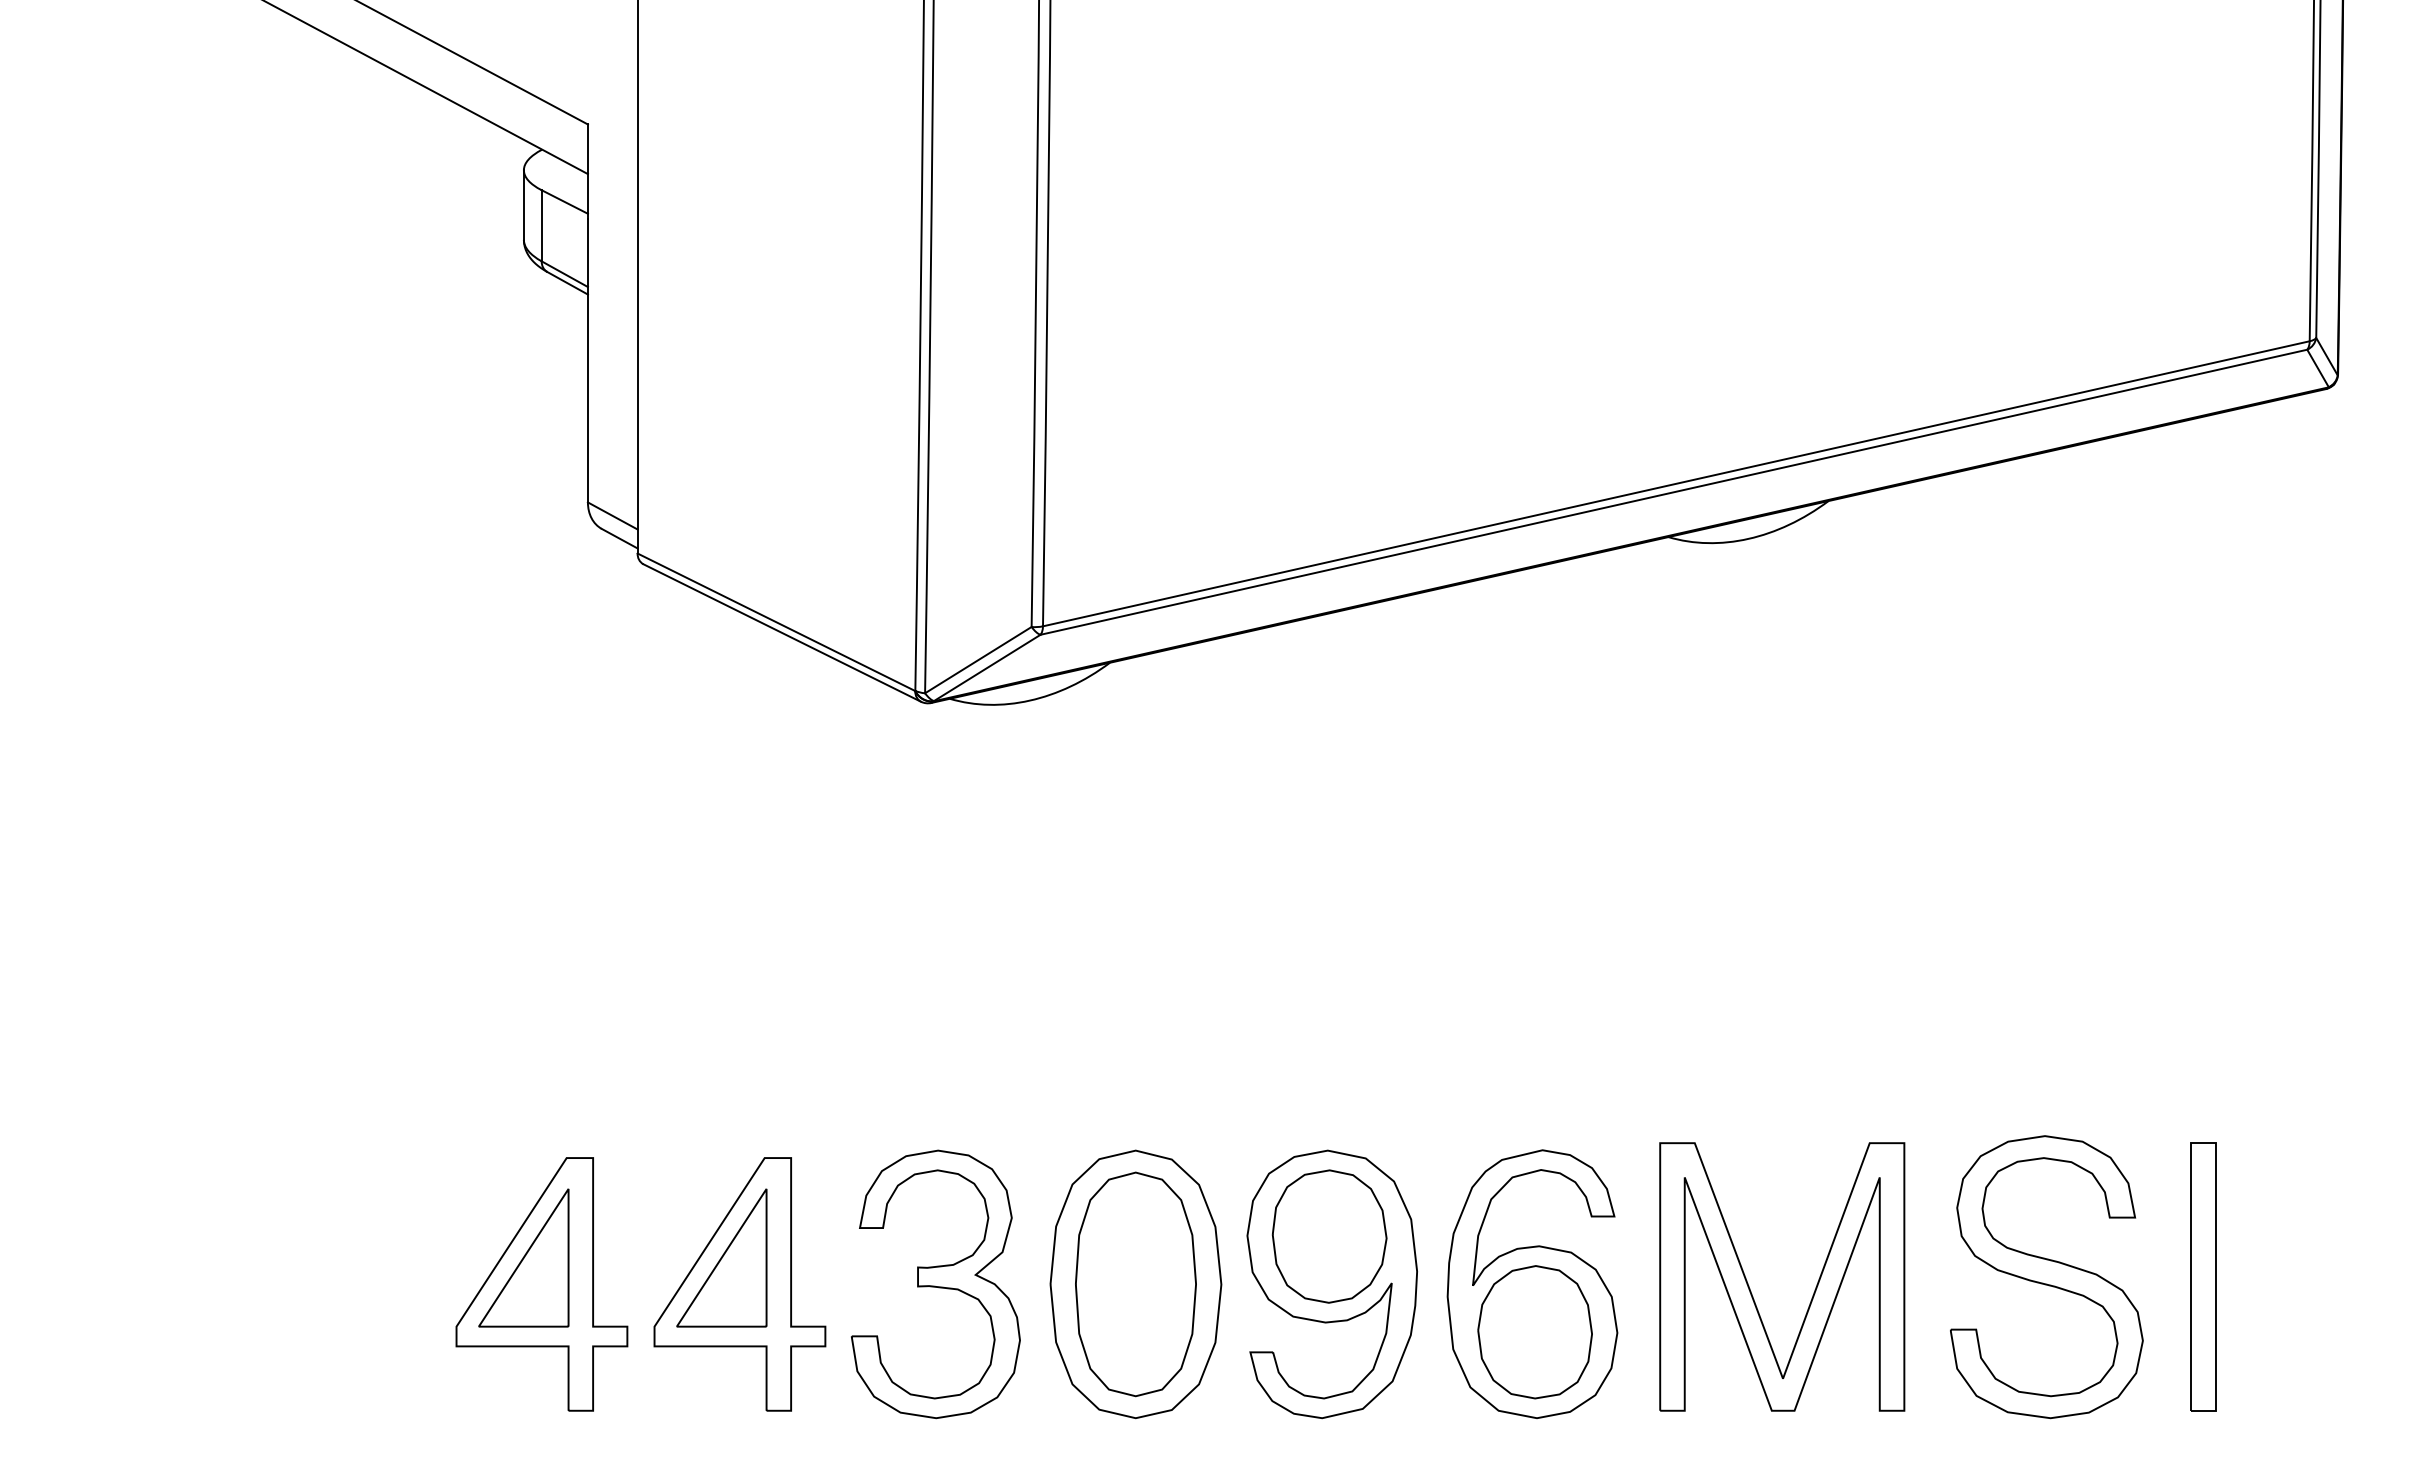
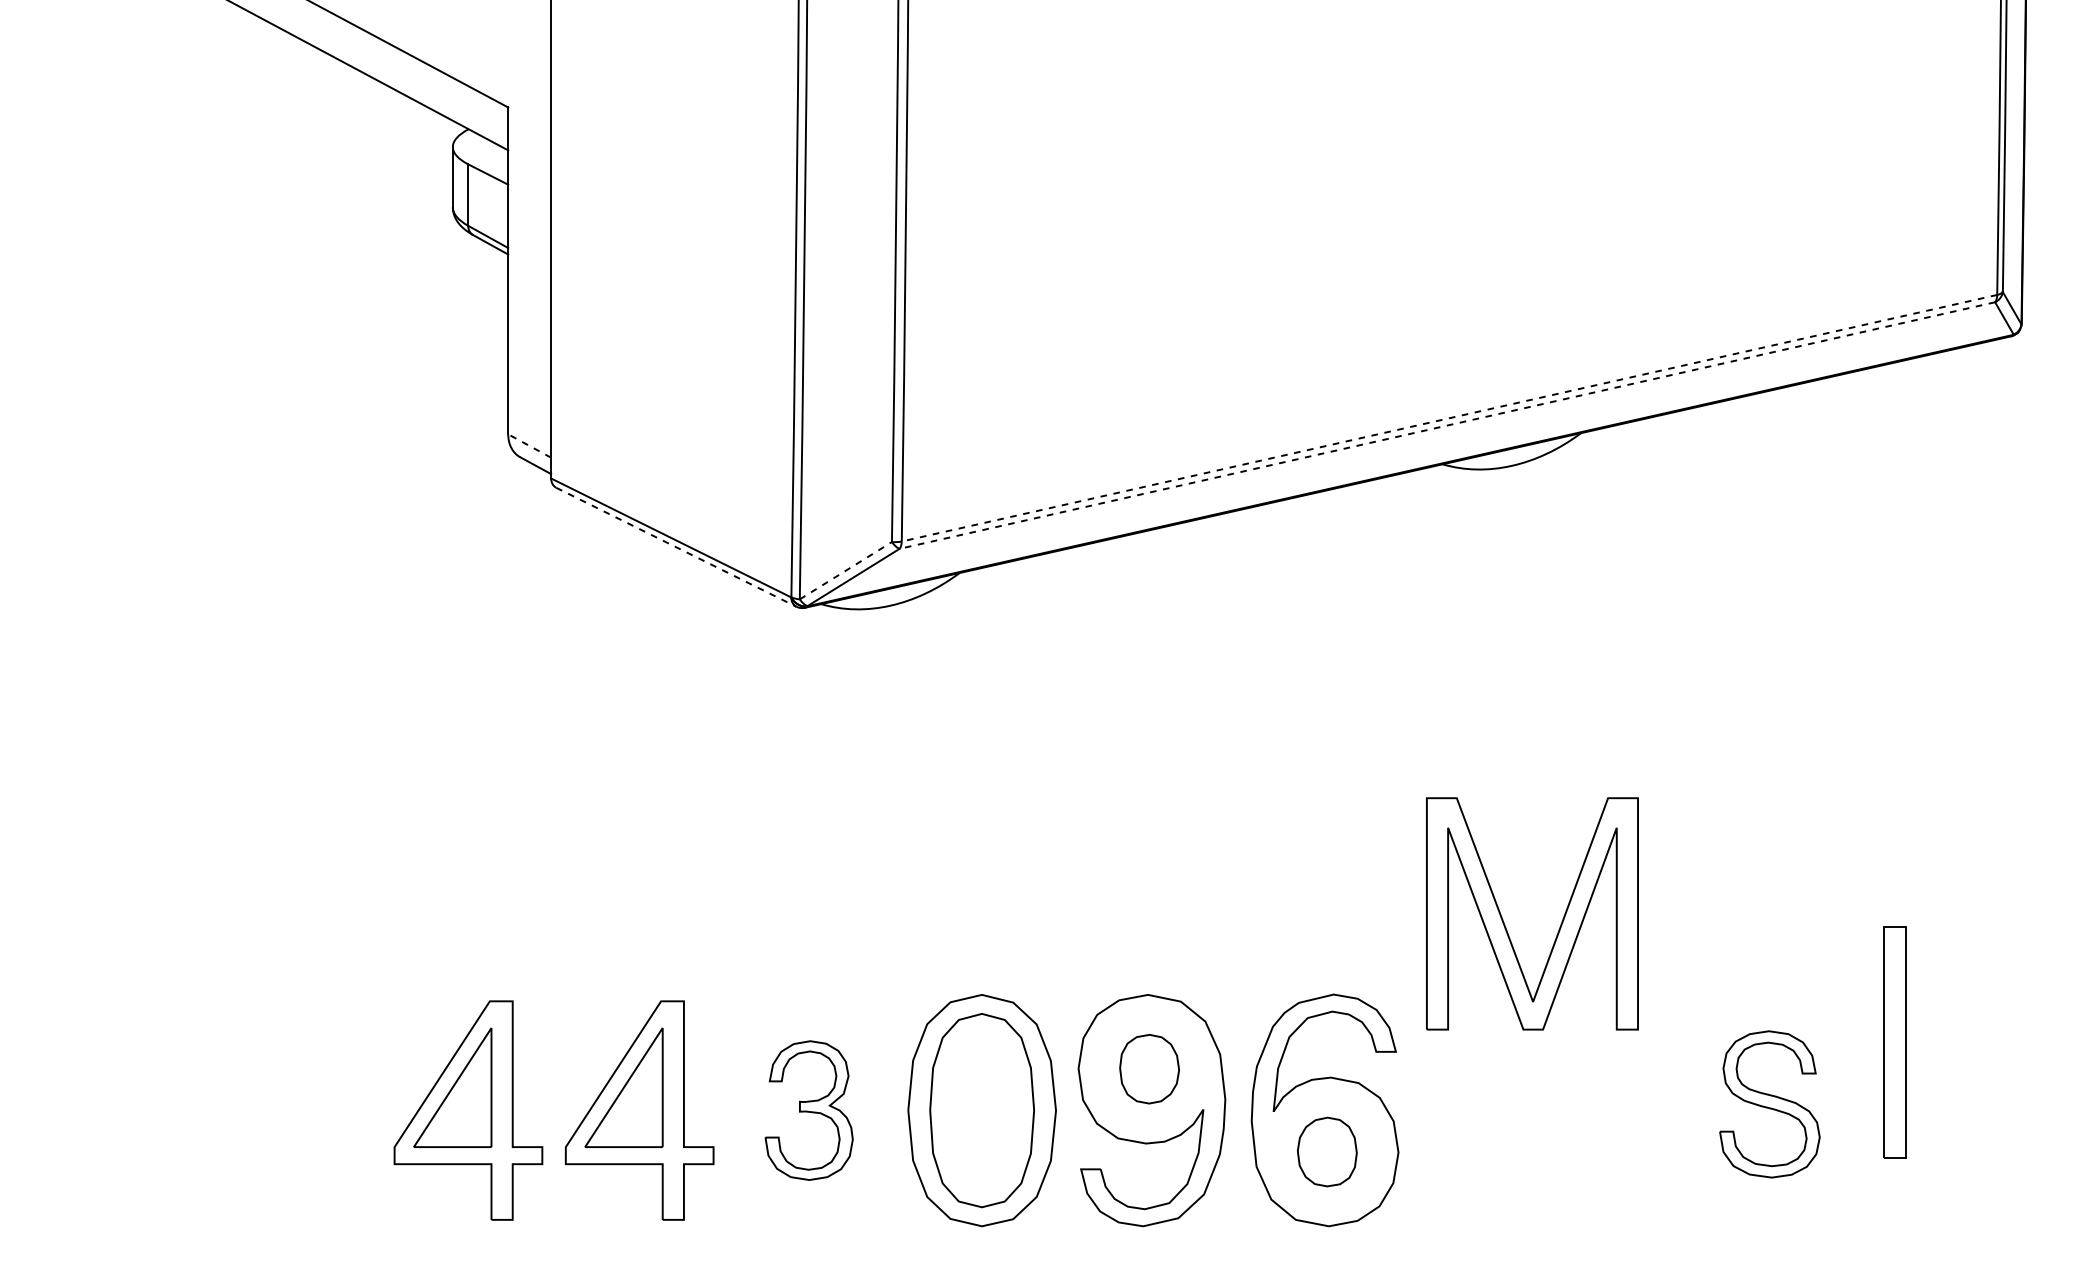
line: (1675, 483) -> (1448, 417), solid -> dashed
line: (1673, 492) -> (1447, 425), solid -> dashed
line: (612, 515) -> (529, 445), solid -> dashed
line: (782, 633) -> (676, 547), solid -> dashed
line: (978, 660) -> (846, 571), solid -> dashed
part: (1329, 1236) -> (1149, 1069), size x0.6
part: (2203, 1276) -> (1895, 1042), moved
part: (2046, 1277) -> (1769, 1104), size x0.6
part: (935, 1284) -> (808, 1110), size x0.6
part: (1750, 1288) -> (1504, 923), moved
part: (1534, 1332) -> (1326, 1152), size x0.6

